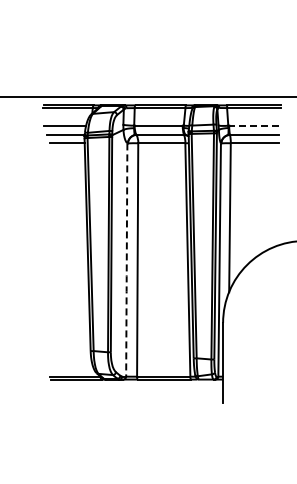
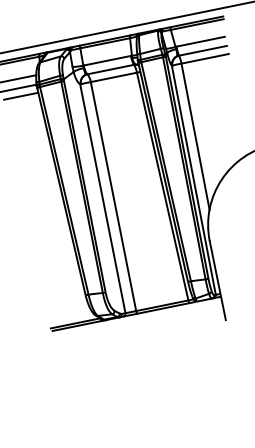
line: (253, 125) -> (200, 41), dashed -> solid
line: (126, 261) -> (102, 200), dashed -> solid

